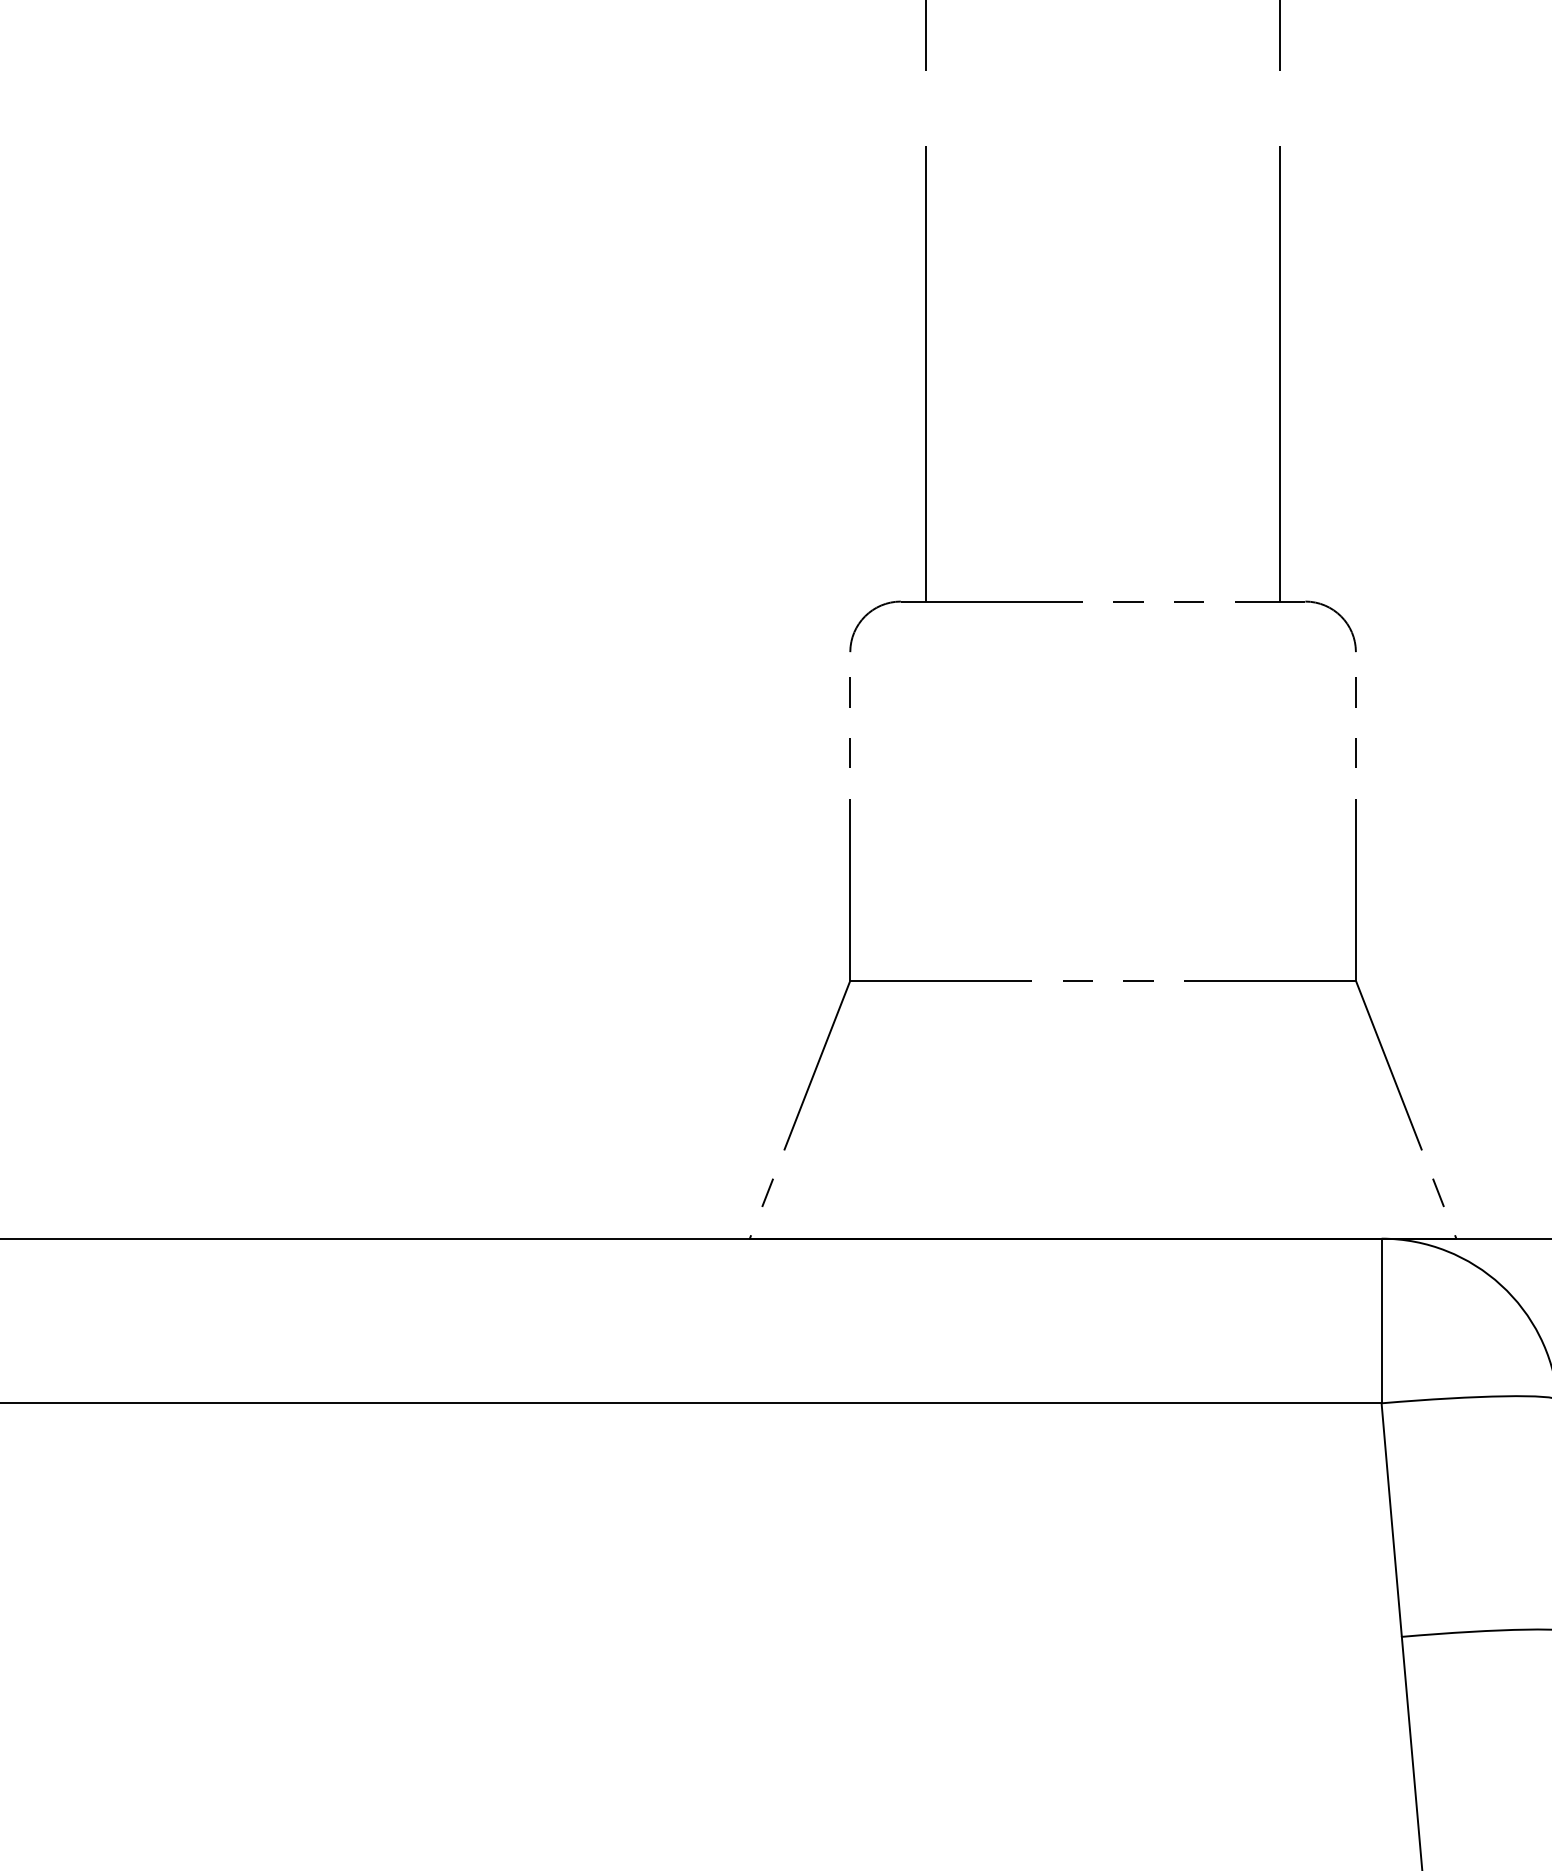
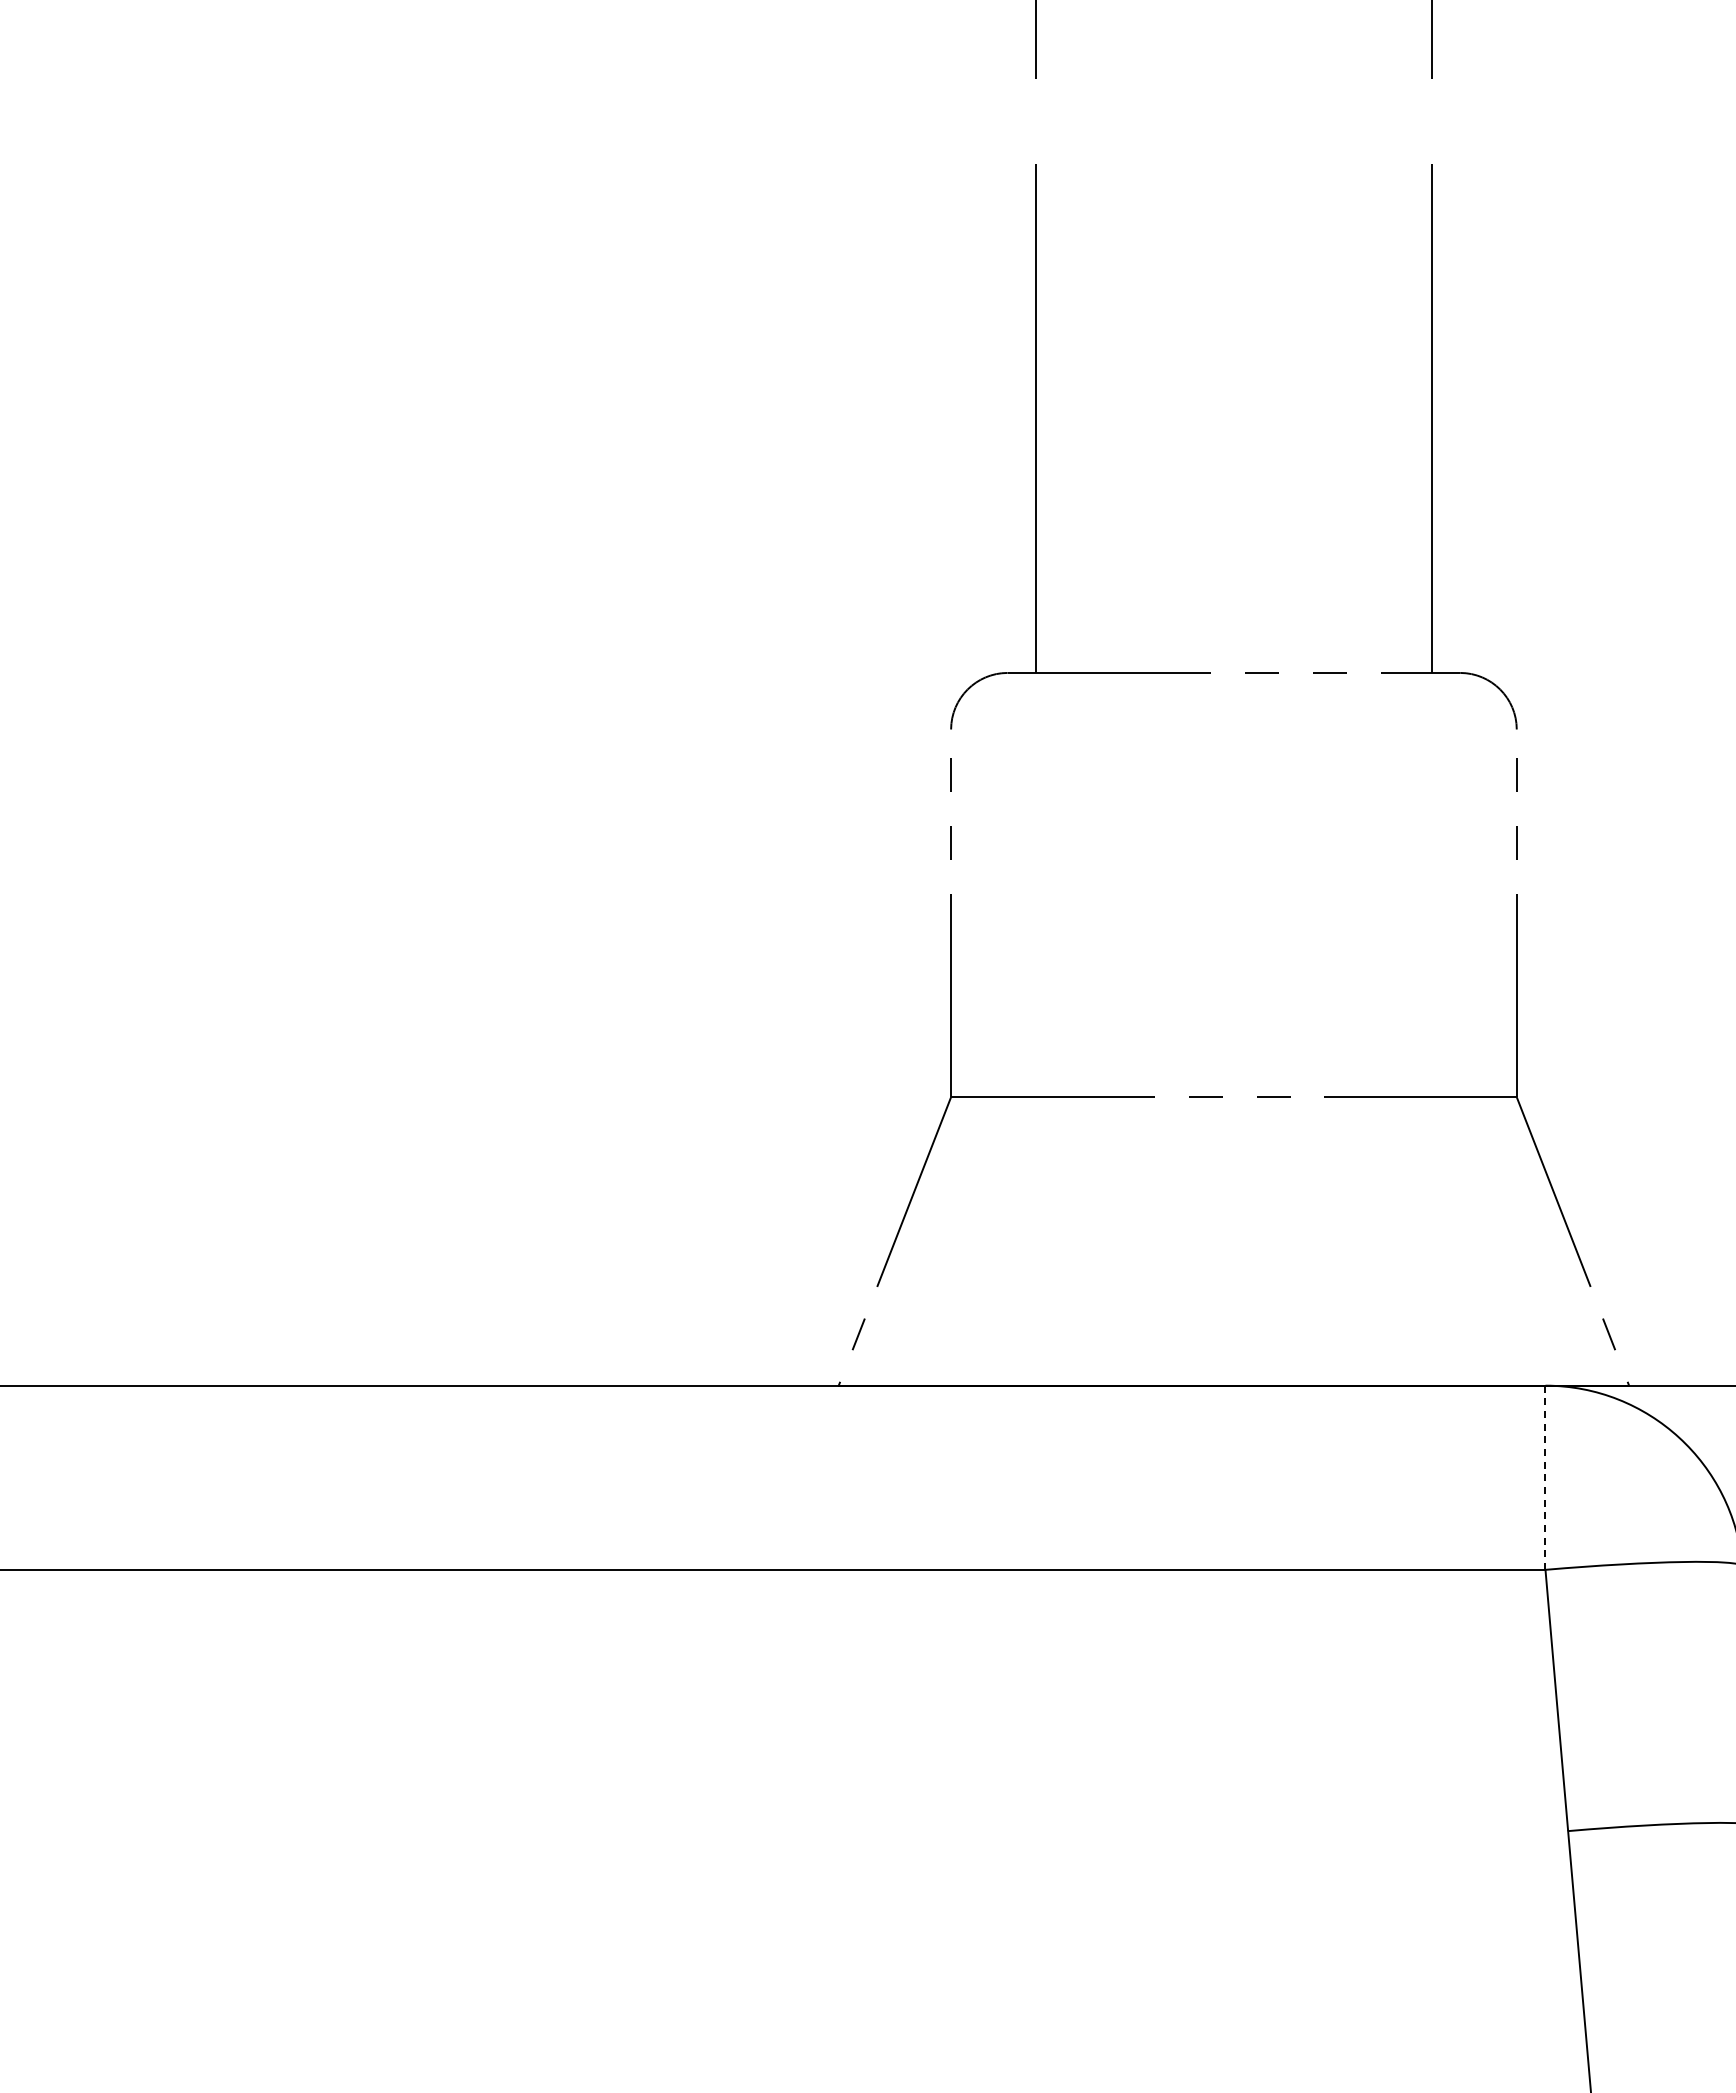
line: (1381, 1320) -> (1545, 1477), solid -> dashed

